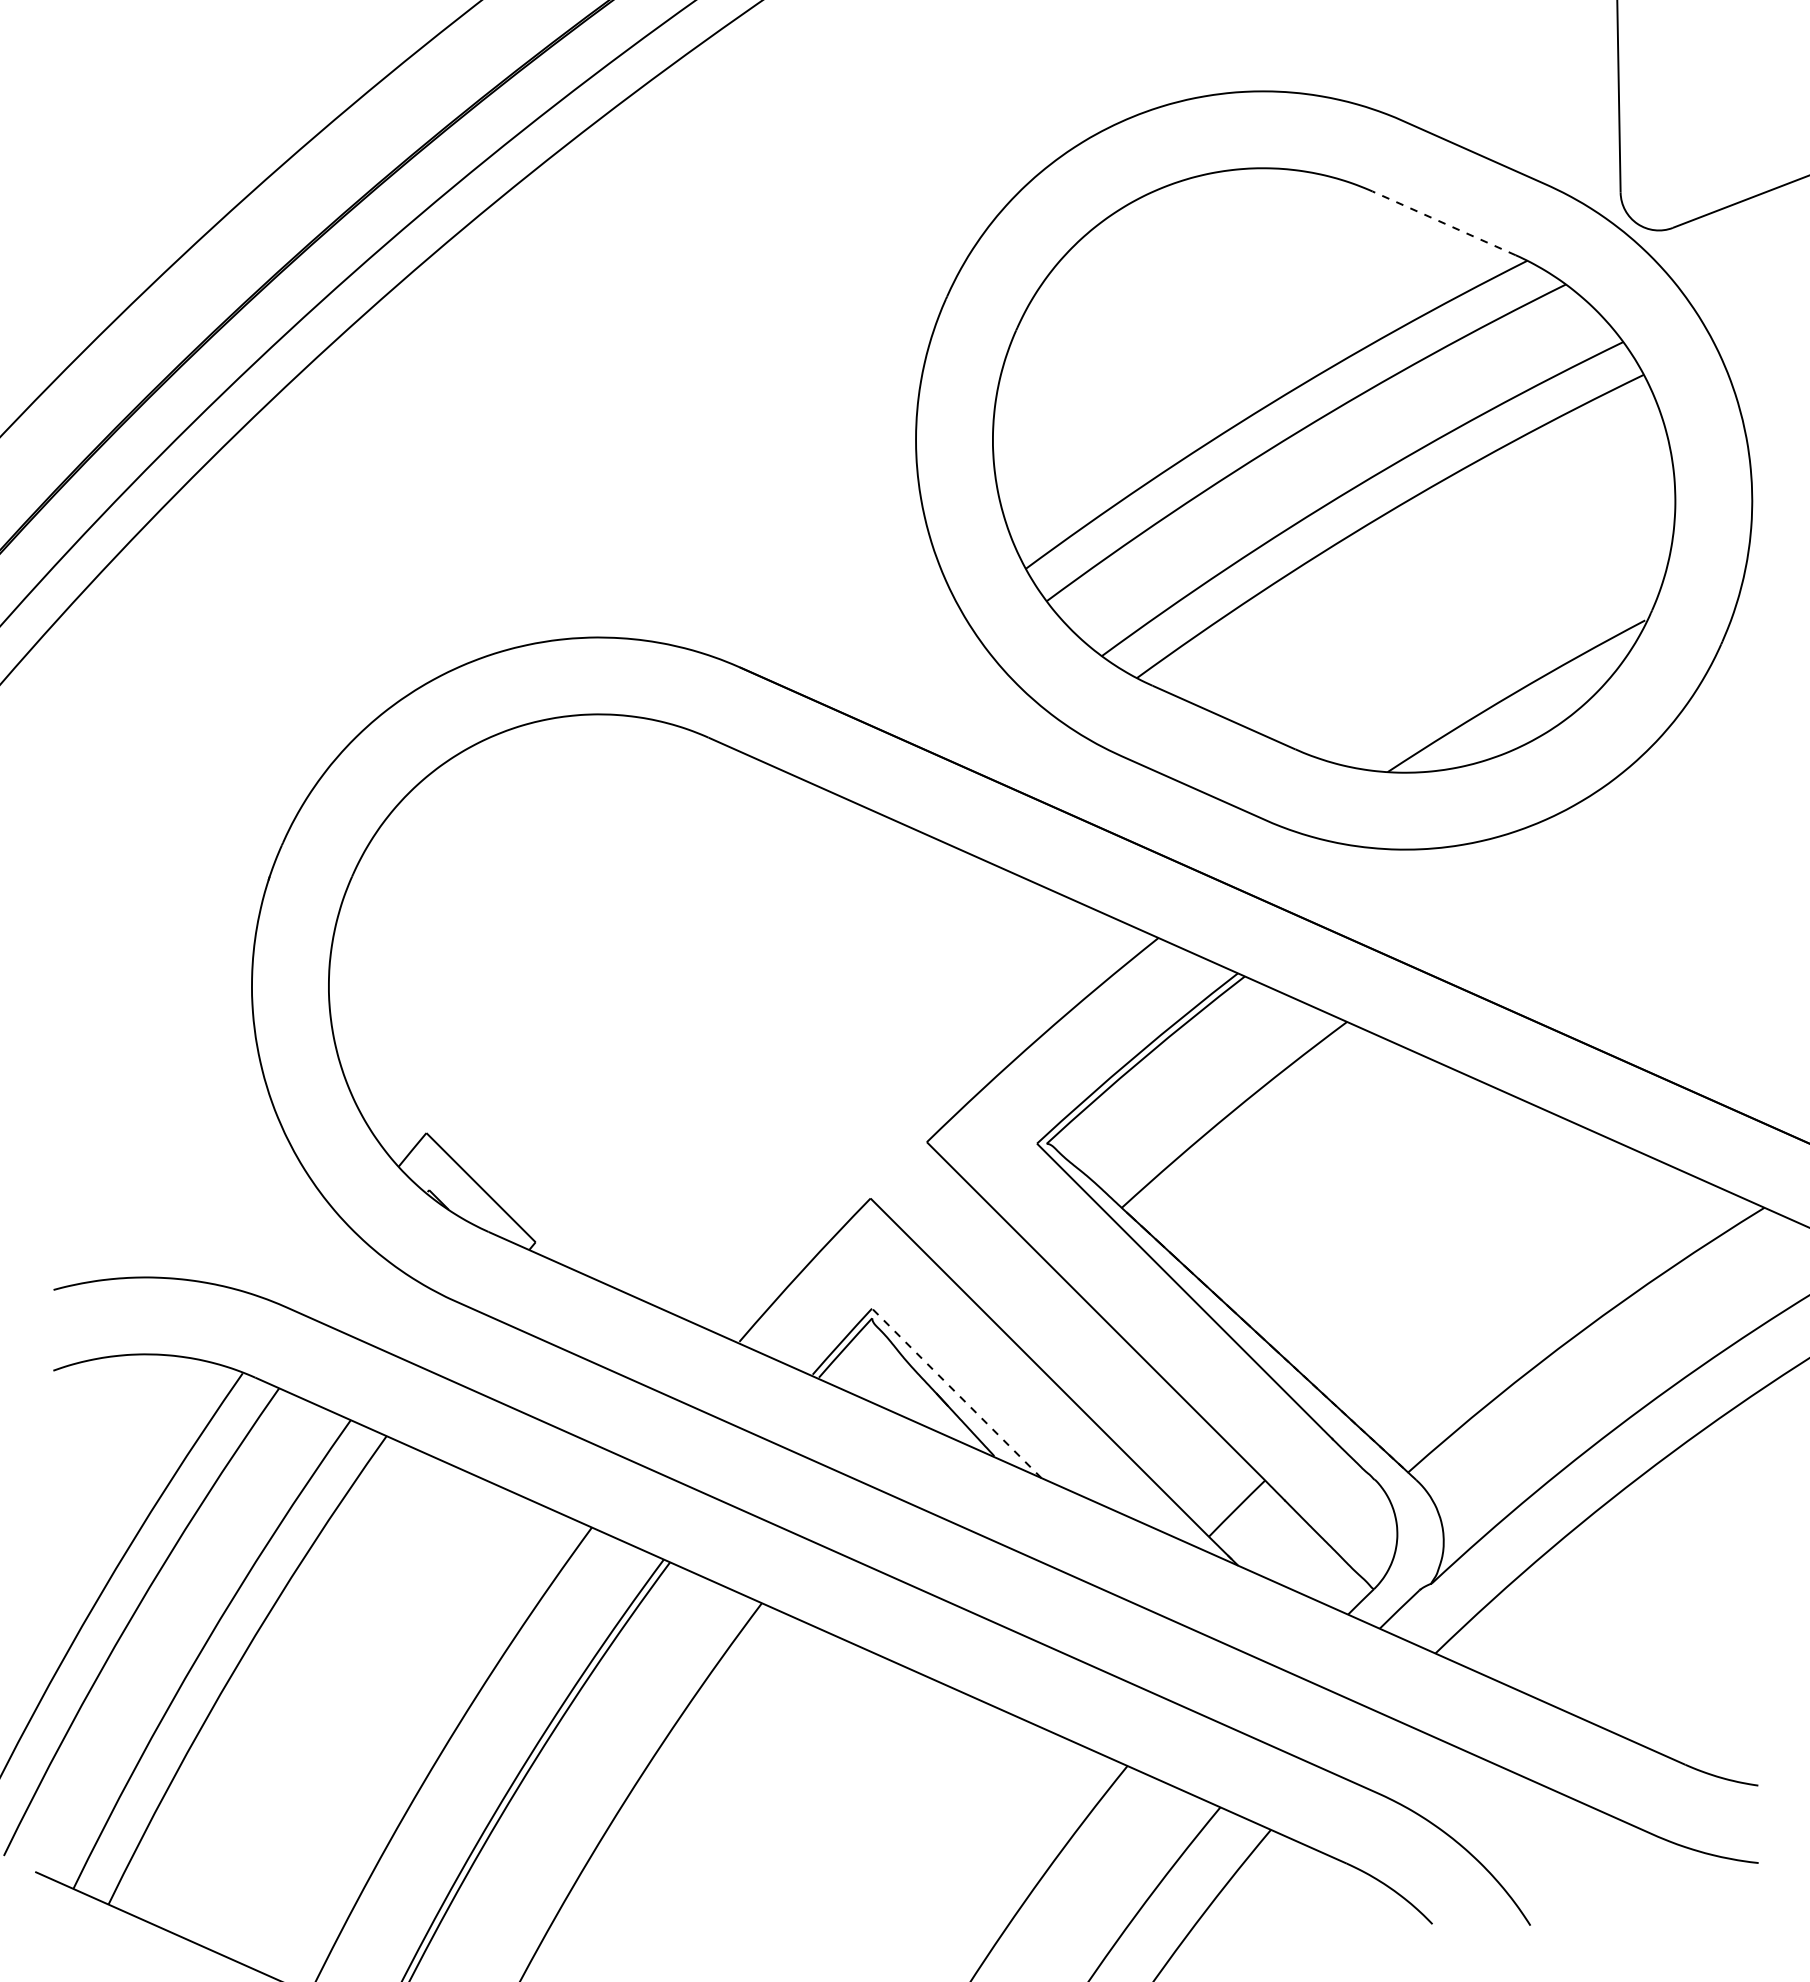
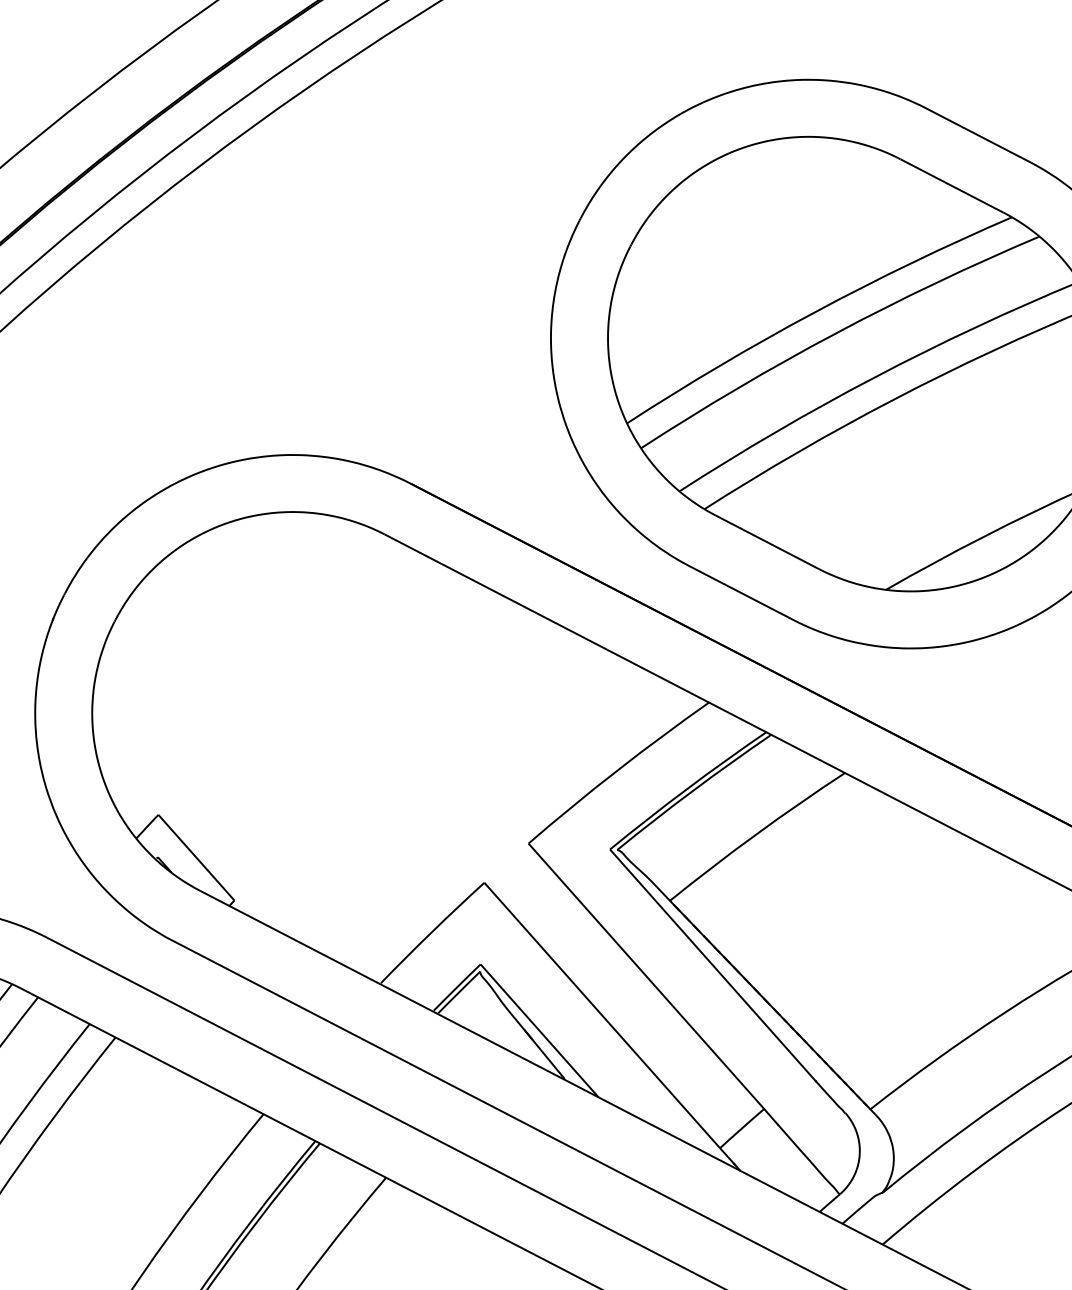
line: (1443, 223) -> (951, 186), dashed -> solid
line: (956, 1393) -> (539, 1030), dashed -> solid

